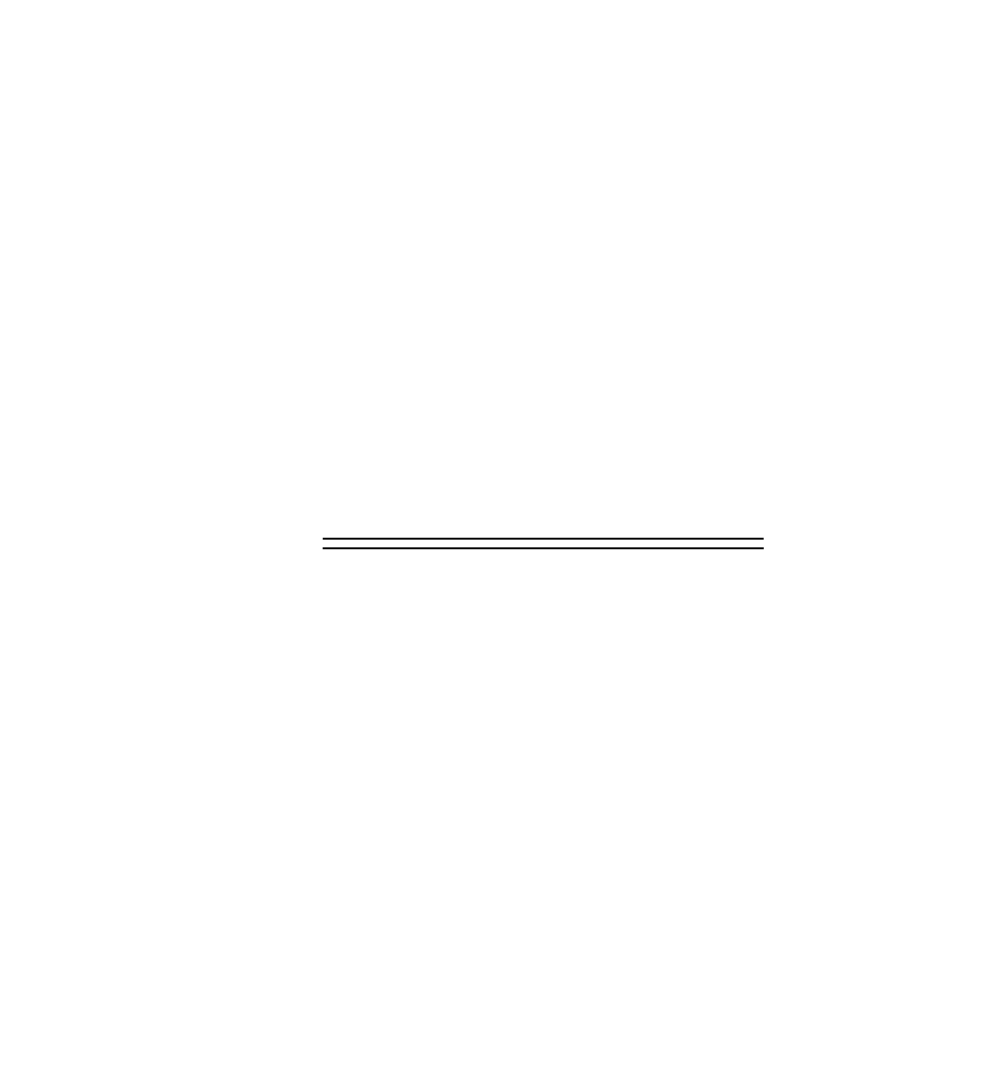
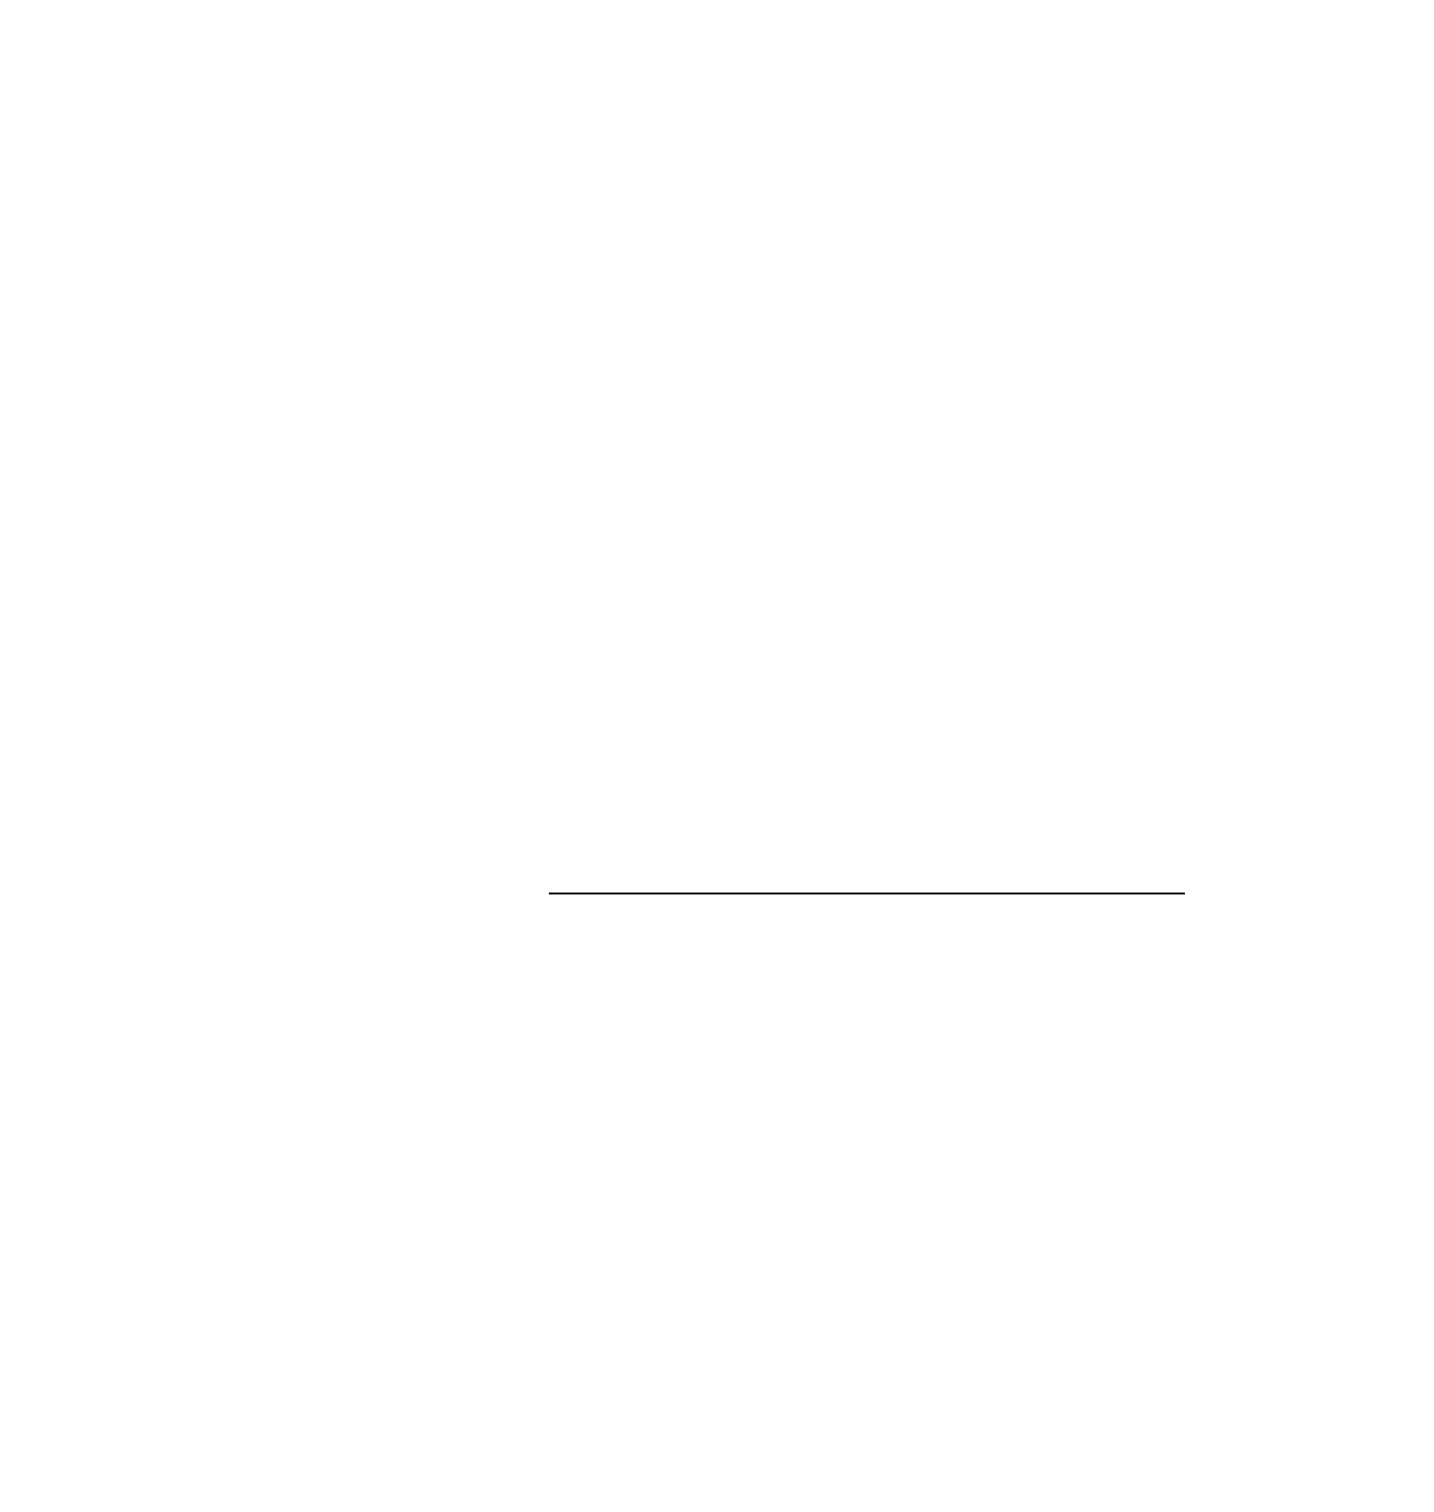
line: (542, 548) -> (865, 907), removed

